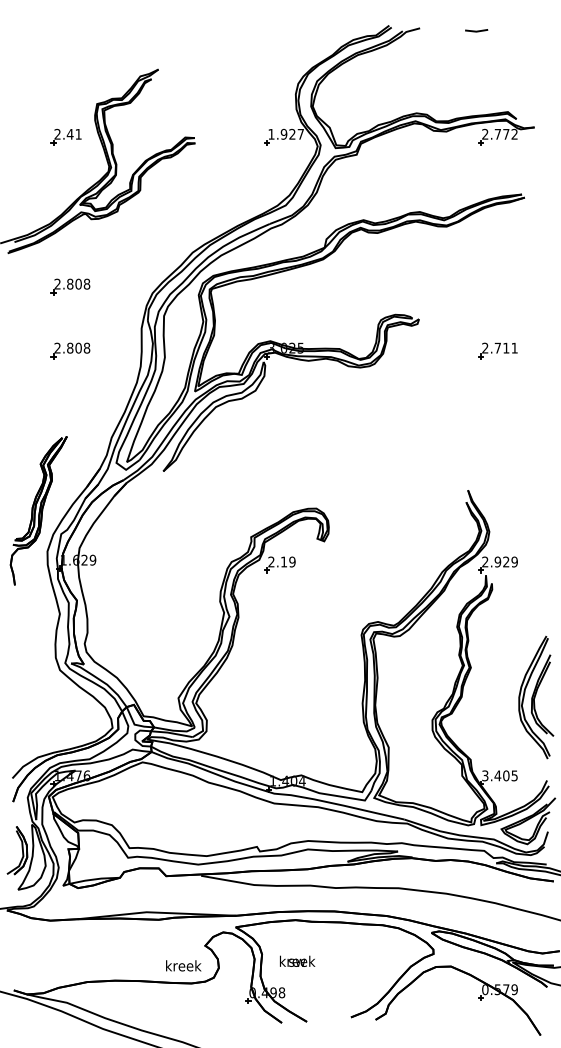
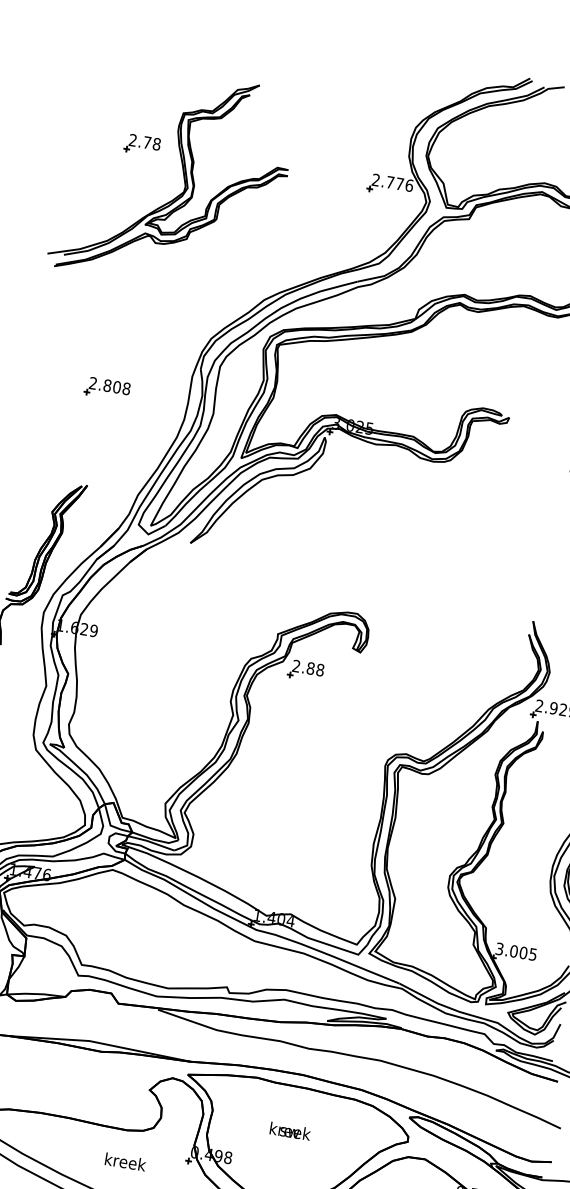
text: (73, 133) -> (151, 142), 2.41 -> 2.78
text: (286, 133) -> (393, 181), 1.927 -> 2.776
part: (70, 286) -> (119, 315), removed
text: (287, 561) -> (314, 668), 2.19 -> 2.88
text: (497, 775) -> (513, 950), 3.405 -> 3.005
text: (297, 960) -> (290, 1130), moved
text: (183, 965) -> (125, 1161), moved

